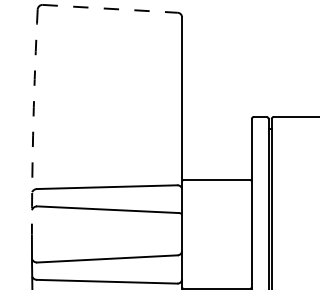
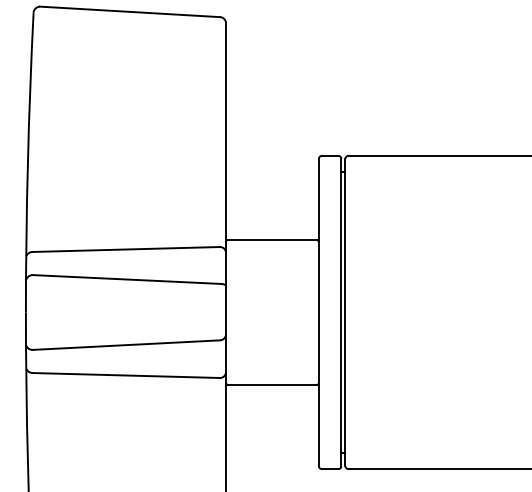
line: (110, 8) -> (130, 11), dashed -> solid
arc: (33, 121) -> (27, 162), dashed -> solid

